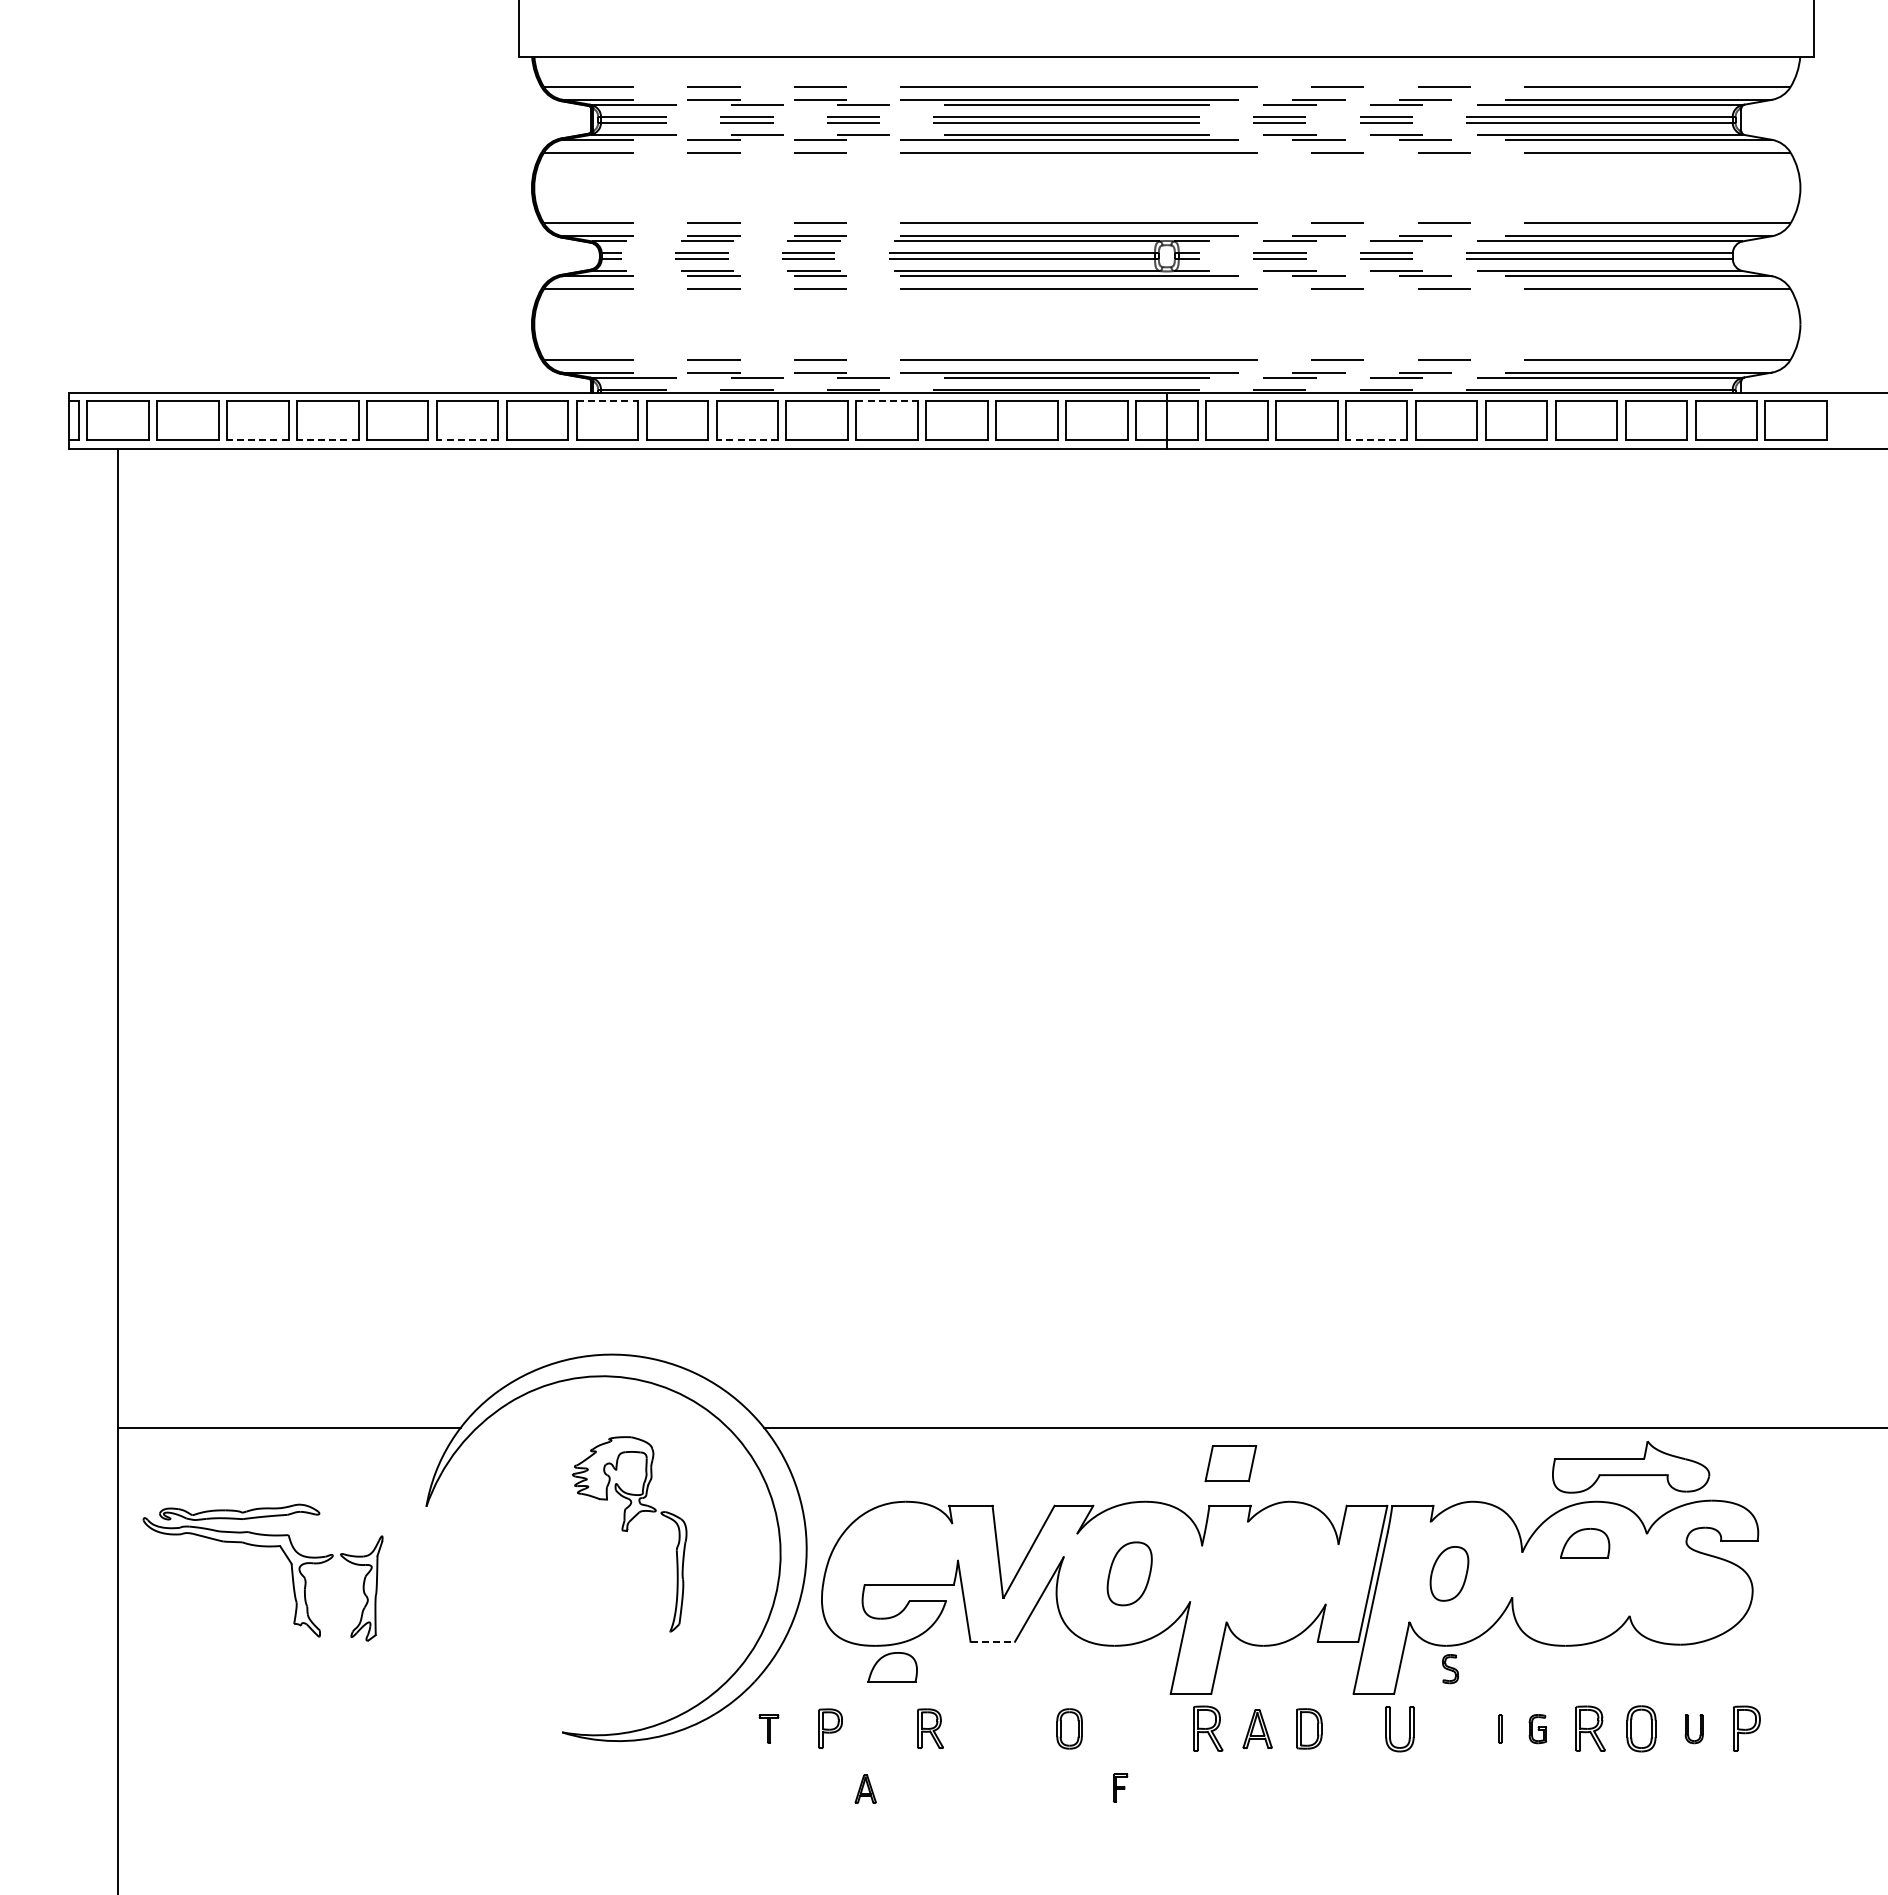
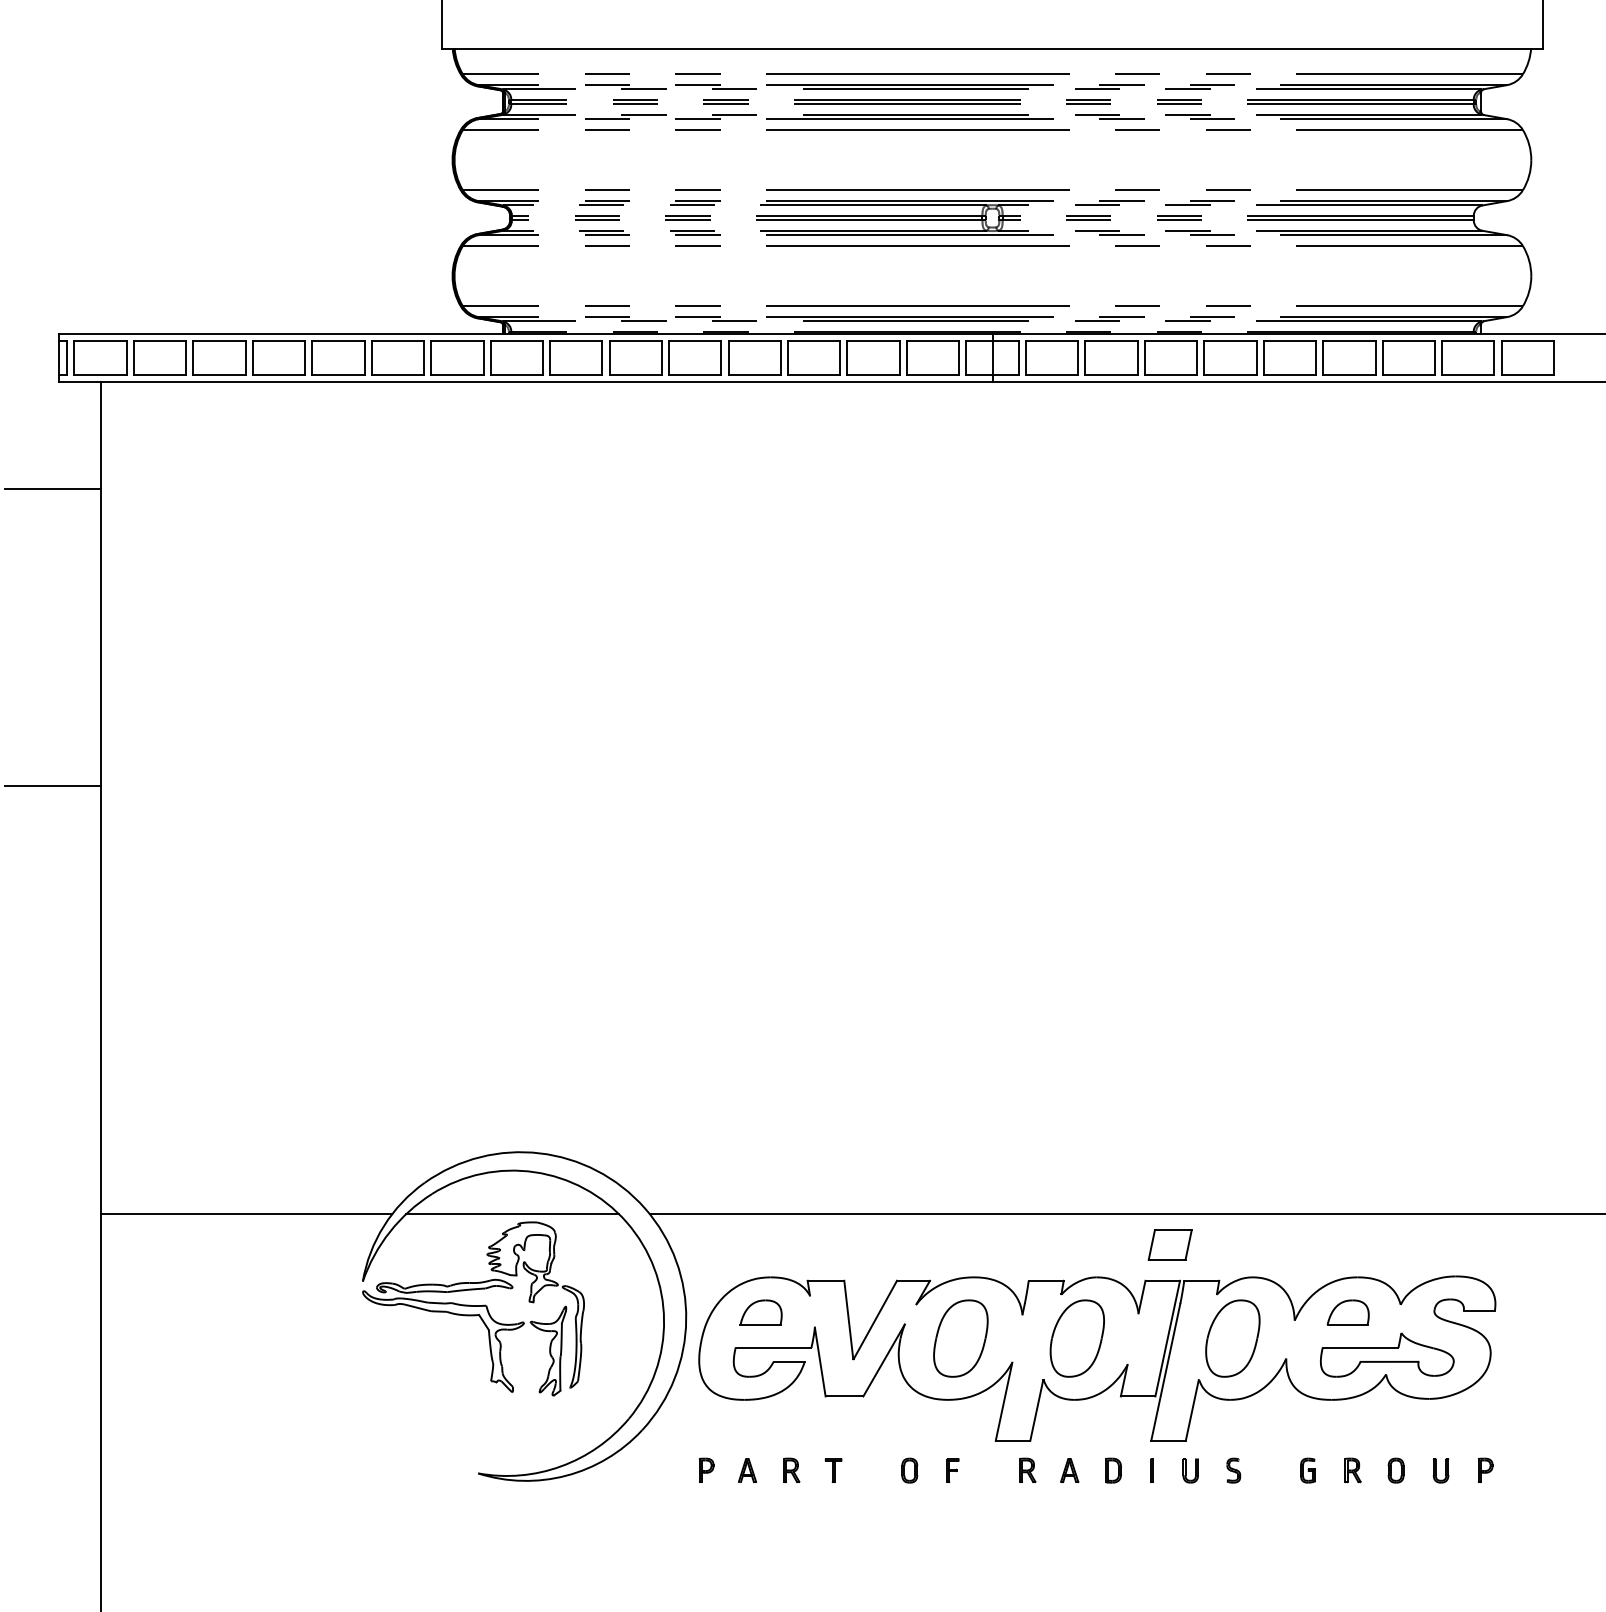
line: (607, 401) -> (516, 341), dashed -> solid
line: (887, 401) -> (754, 341), dashed -> solid
line: (257, 440) -> (219, 374), dashed -> solid
line: (327, 440) -> (278, 374), dashed -> solid
line: (467, 440) -> (397, 374), dashed -> solid
line: (747, 440) -> (635, 374), dashed -> solid
line: (1376, 440) -> (1170, 374), dashed -> solid
line: (61, 574) -> (52, 488), added
line: (61, 924) -> (52, 786), added
line: (602, 1427) -> (512, 1214), added
part: (1230, 1463) -> (1169, 1244), moved
part: (1631, 1466) -> (1387, 1354), moved
part: (262, 1547) -> (464, 1316), moved
part: (1129, 1573) -> (960, 1338), size x1.43
part: (1266, 1573) -> (1077, 1338), added
part: (1449, 1573) -> (1232, 1338), size x1.67
line: (993, 1641) -> (845, 1396), dashed -> solid
part: (892, 1667) -> (760, 1312), moved
part: (1450, 1669) -> (1233, 1471), moved
part: (768, 1728) -> (833, 1470), moved
part: (830, 1728) -> (706, 1470), size x0.71
part: (930, 1728) -> (791, 1470), size x0.71
part: (1208, 1728) -> (1027, 1470), size x0.62
part: (1257, 1728) -> (1069, 1470), size x0.71
line: (1499, 1728) -> (1151, 1470), moved
part: (1590, 1728) -> (1352, 1470), size x0.62
part: (1746, 1728) -> (1485, 1470), size x0.62
part: (1069, 1729) -> (909, 1471), size x0.71
part: (1308, 1729) -> (1112, 1471), size x0.71
part: (1399, 1729) -> (1190, 1471), size x0.62
part: (1641, 1729) -> (1396, 1471), size x0.62
part: (1120, 1787) -> (953, 1470), moved
part: (865, 1788) -> (747, 1470), moved

